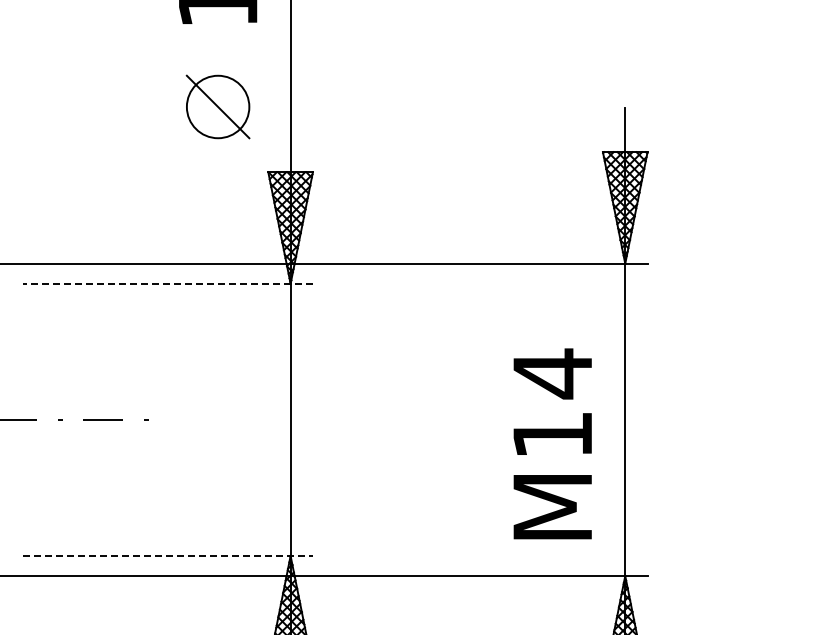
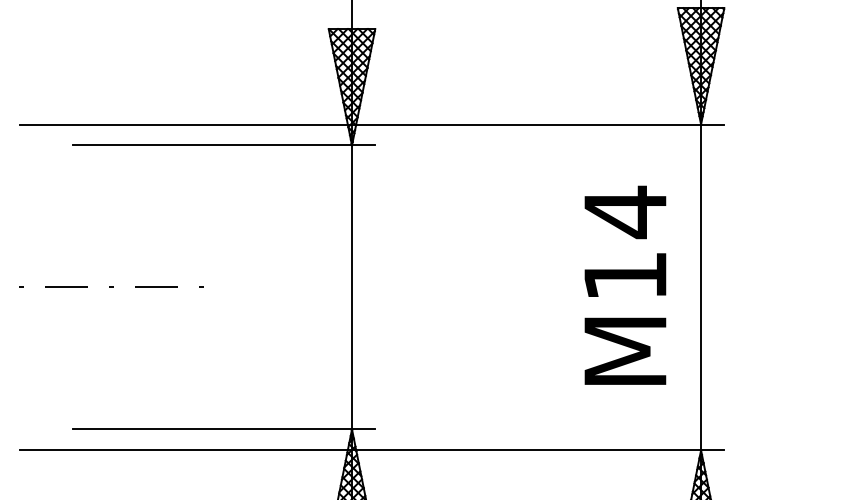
line: (167, 283) -> (223, 145), dashed -> solid
text: (552, 443) -> (625, 284), moved
line: (168, 555) -> (224, 428), dashed -> solid

